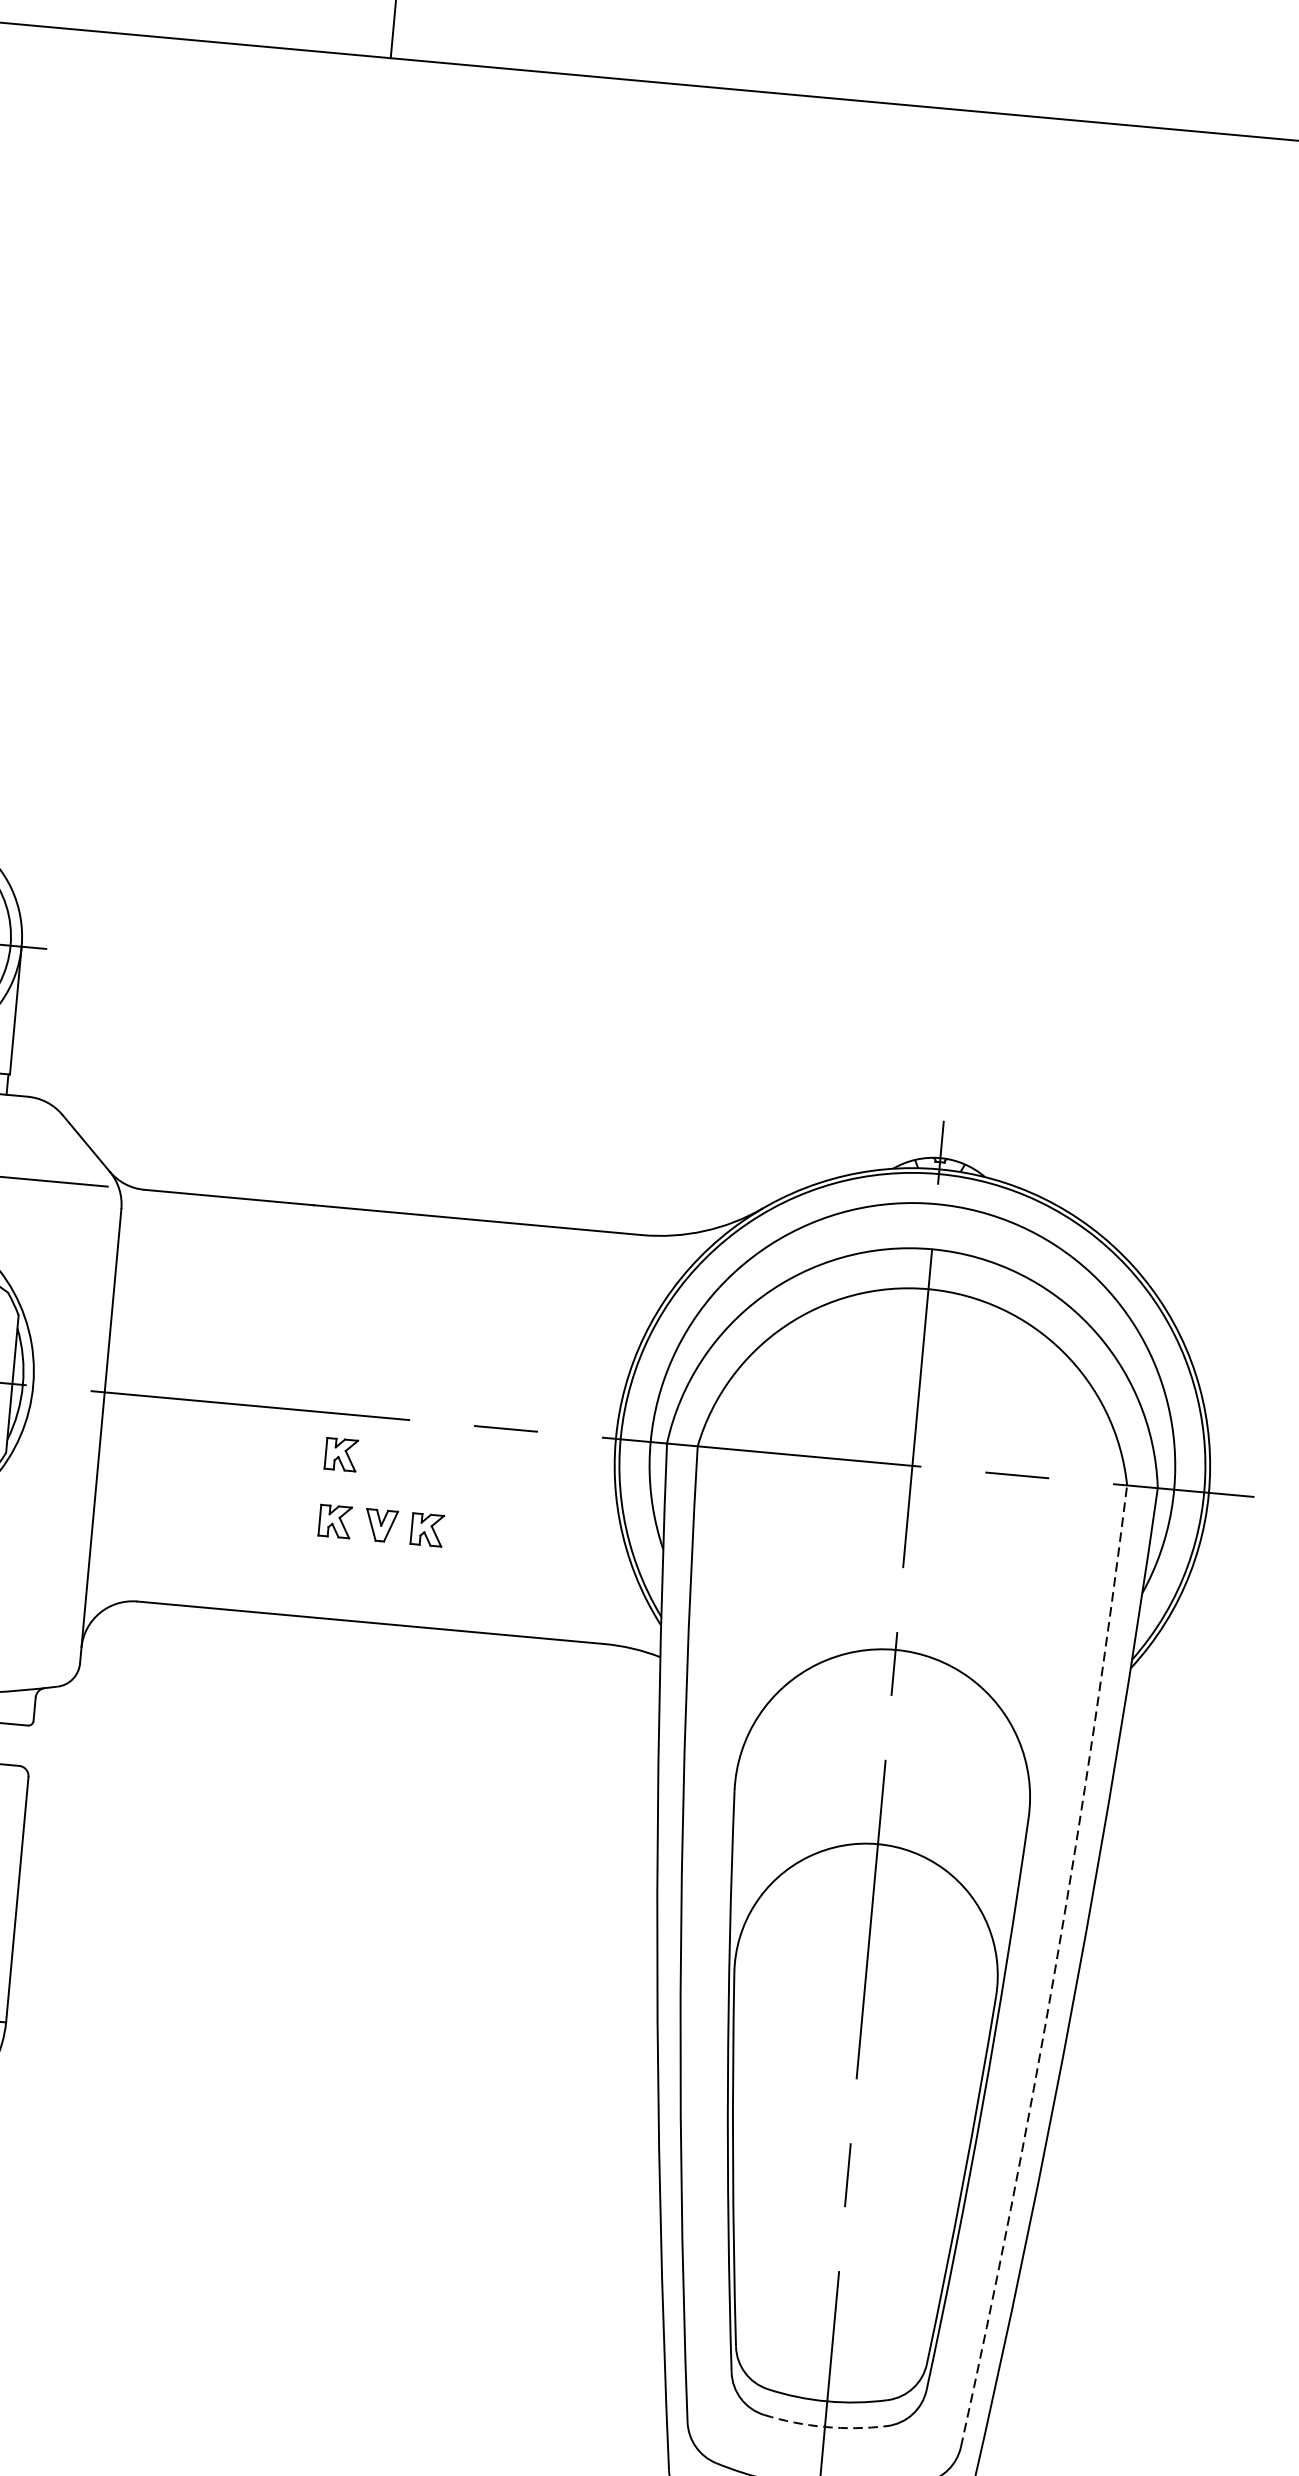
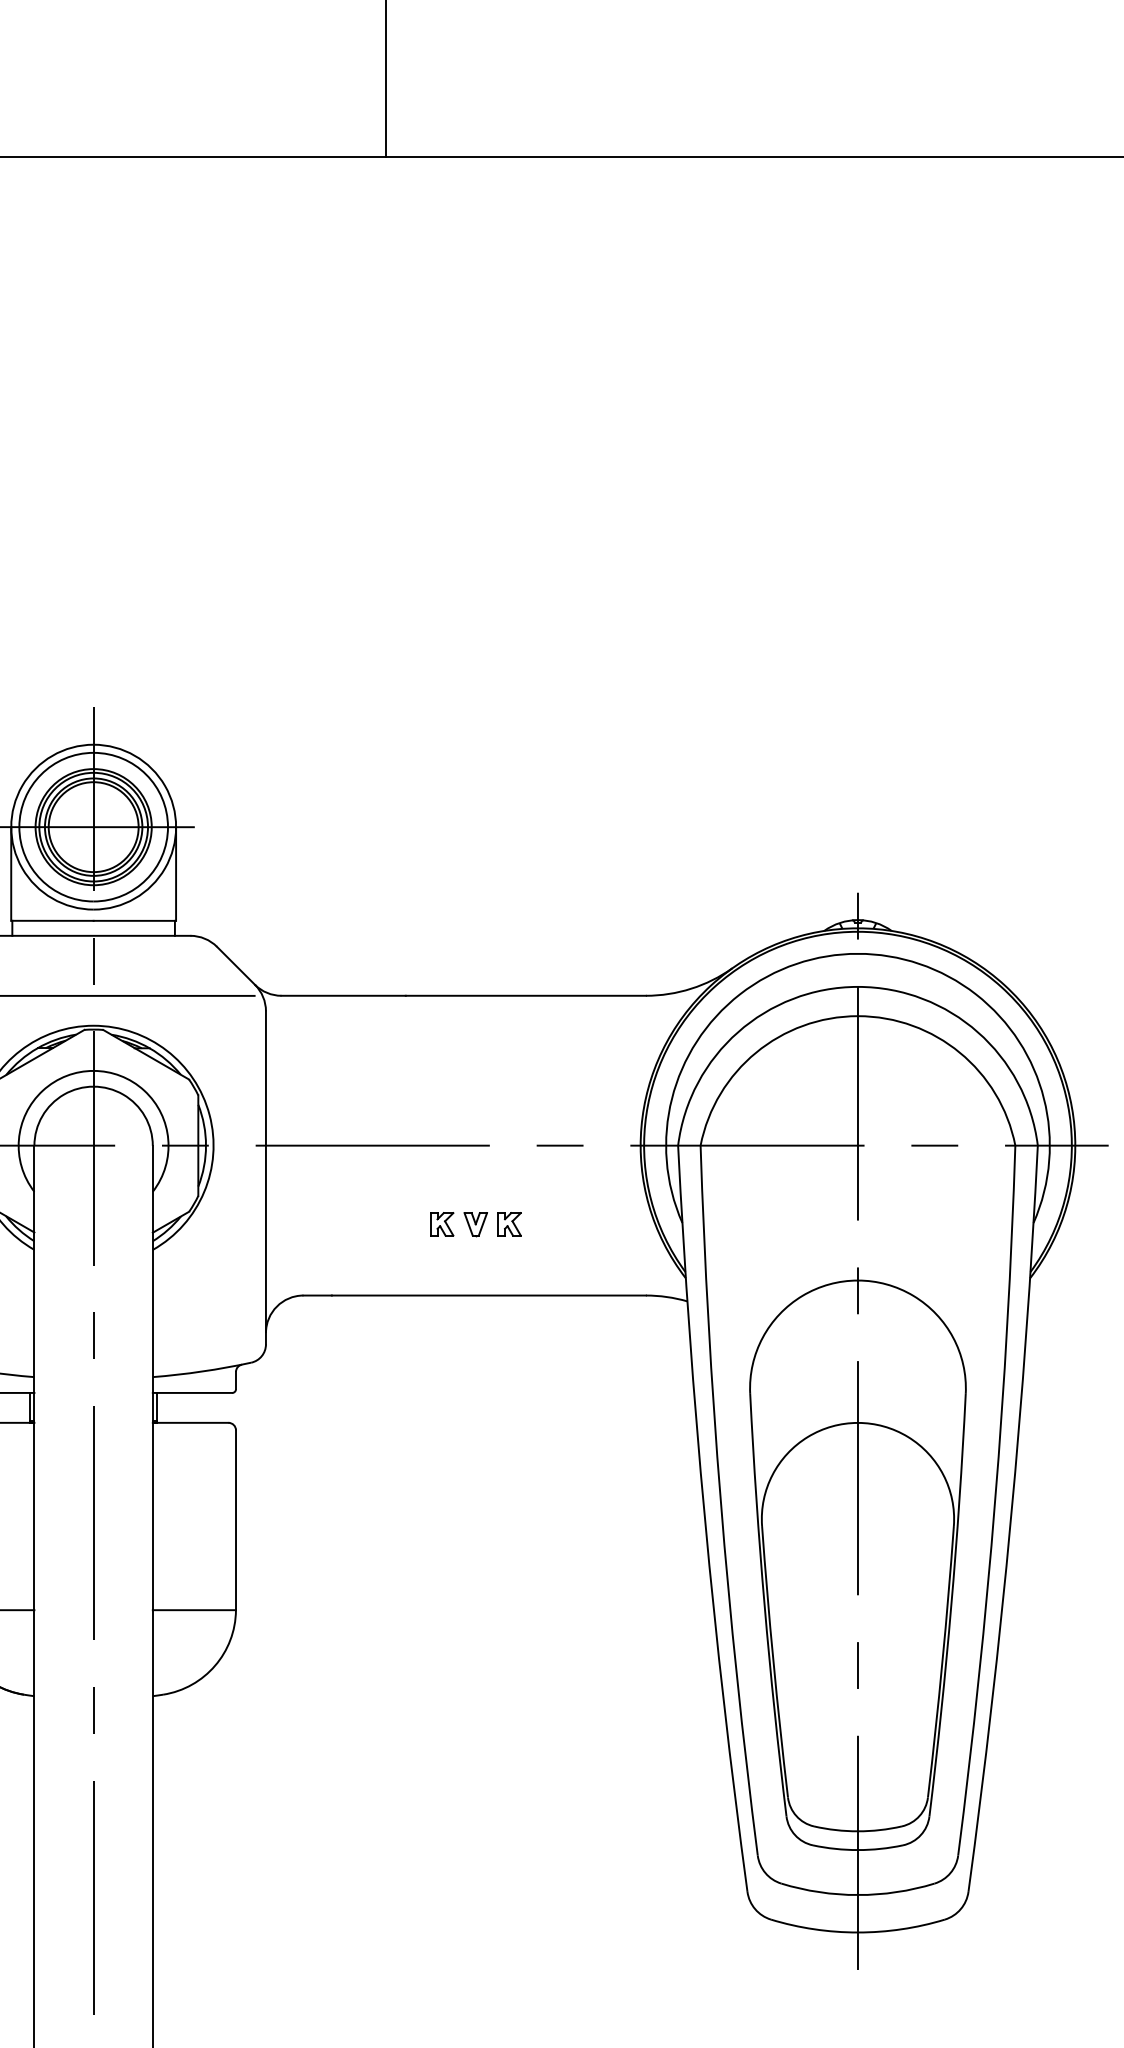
part: (341, 1455) -> (442, 1175), removed
arc: (1055, 1968) -> (995, 1501), dashed -> solid
arc: (824, 2427) -> (857, 1850), dashed -> solid

